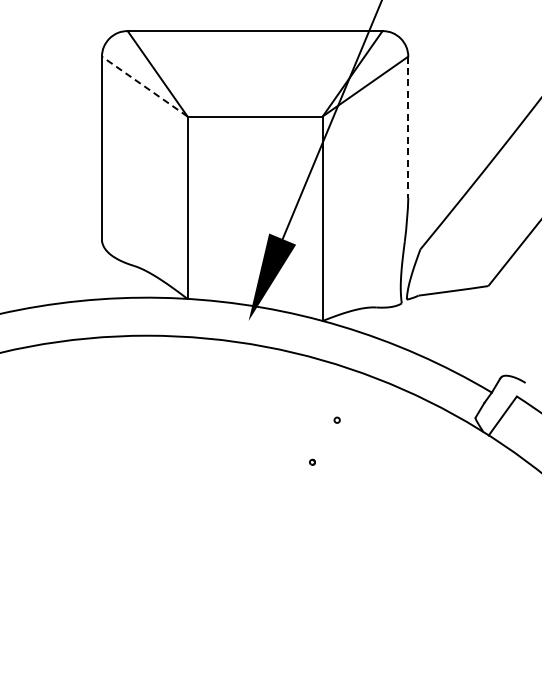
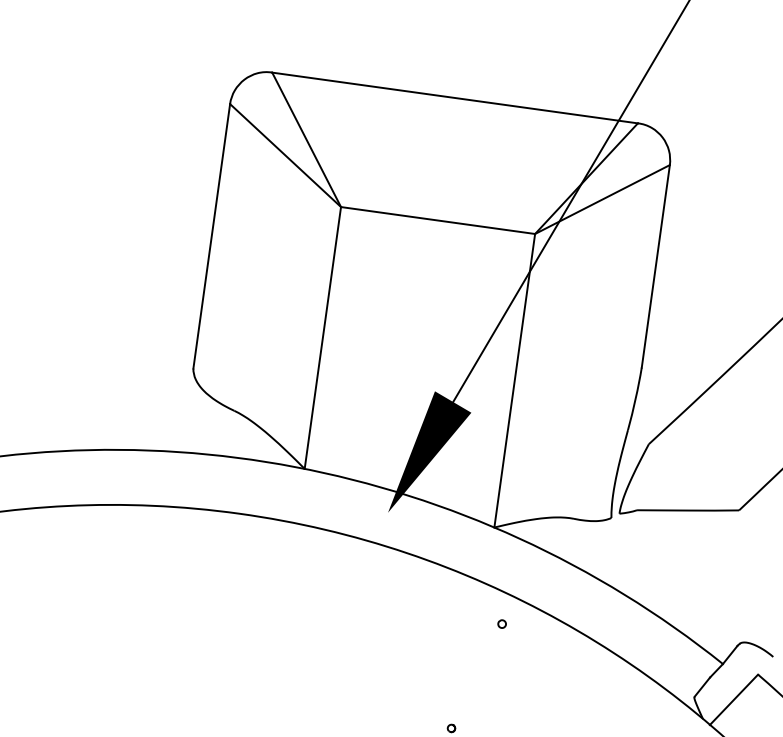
line: (144, 86) -> (285, 155), dashed -> solid
line: (408, 127) -> (656, 266), dashed -> solid
part: (336, 419) -> (501, 622), moved

